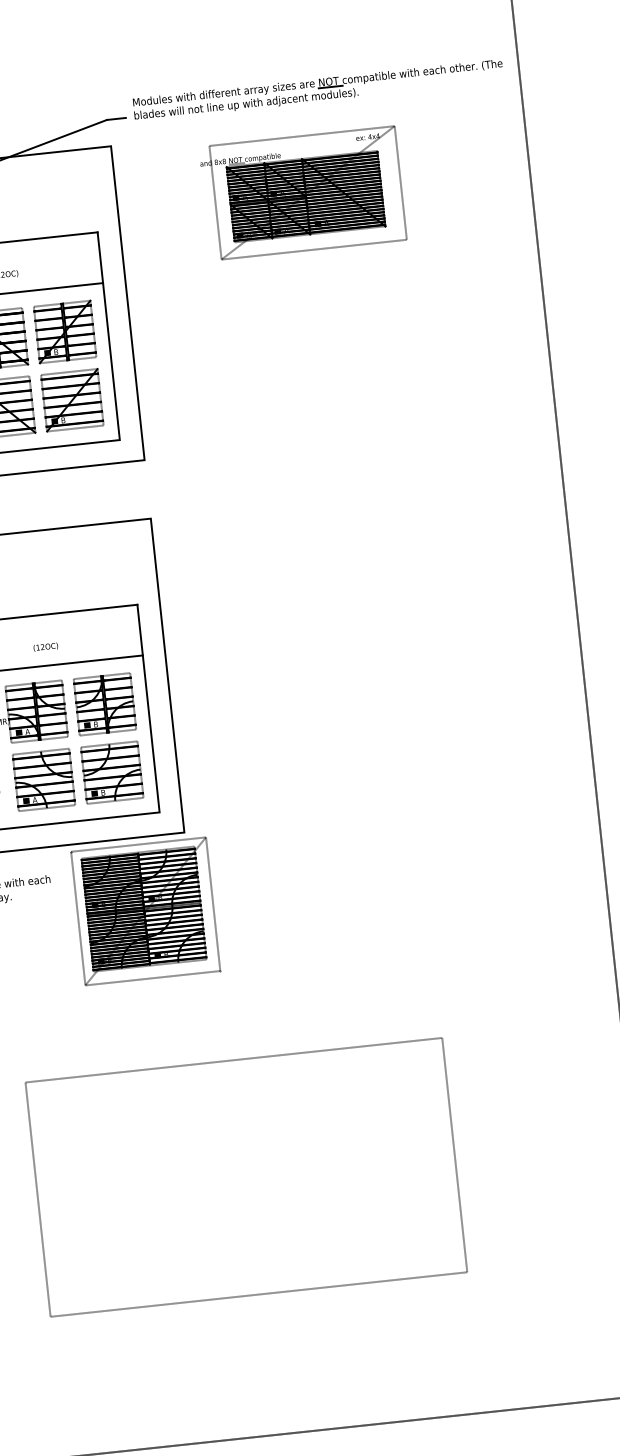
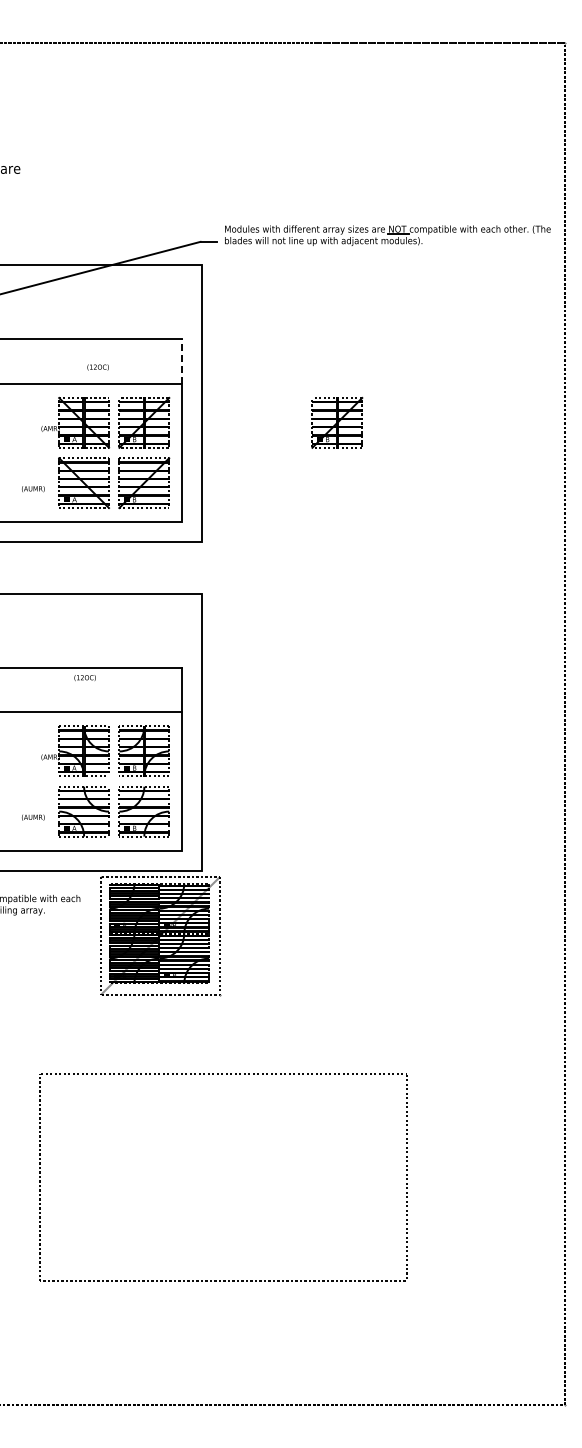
part: (302, 192) -> (364, 323), removed
line: (99, 256) -> (181, 360), solid -> dashed
part: (284, 308) -> (337, 422), added
text: (45, 647) -> (84, 678), moved

